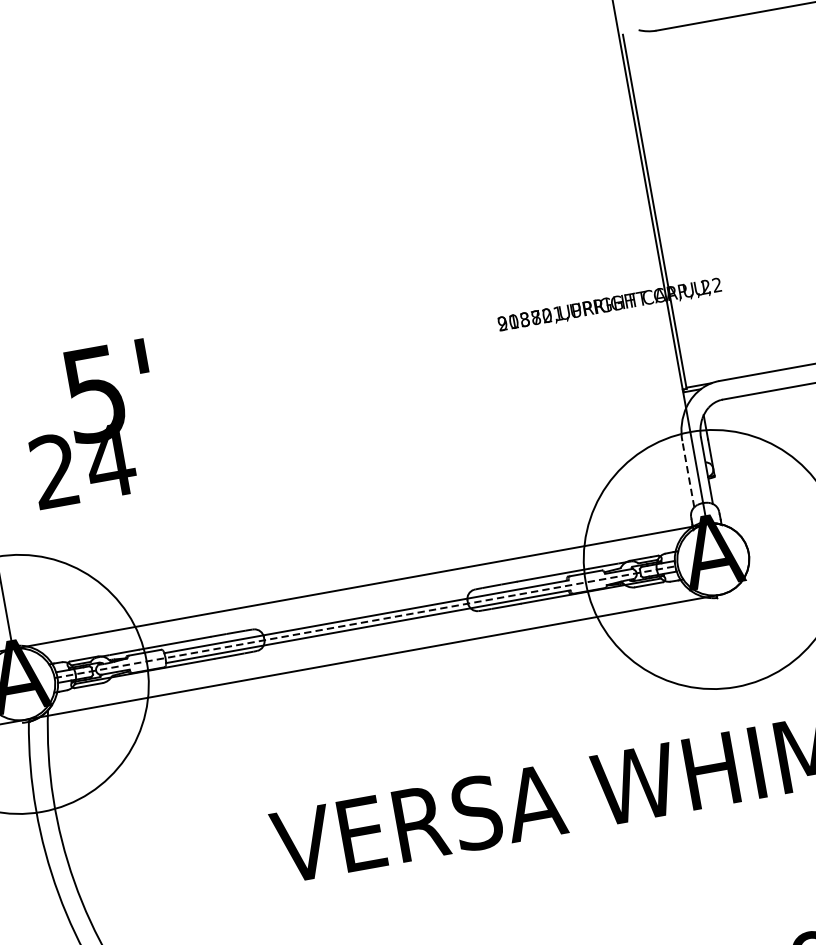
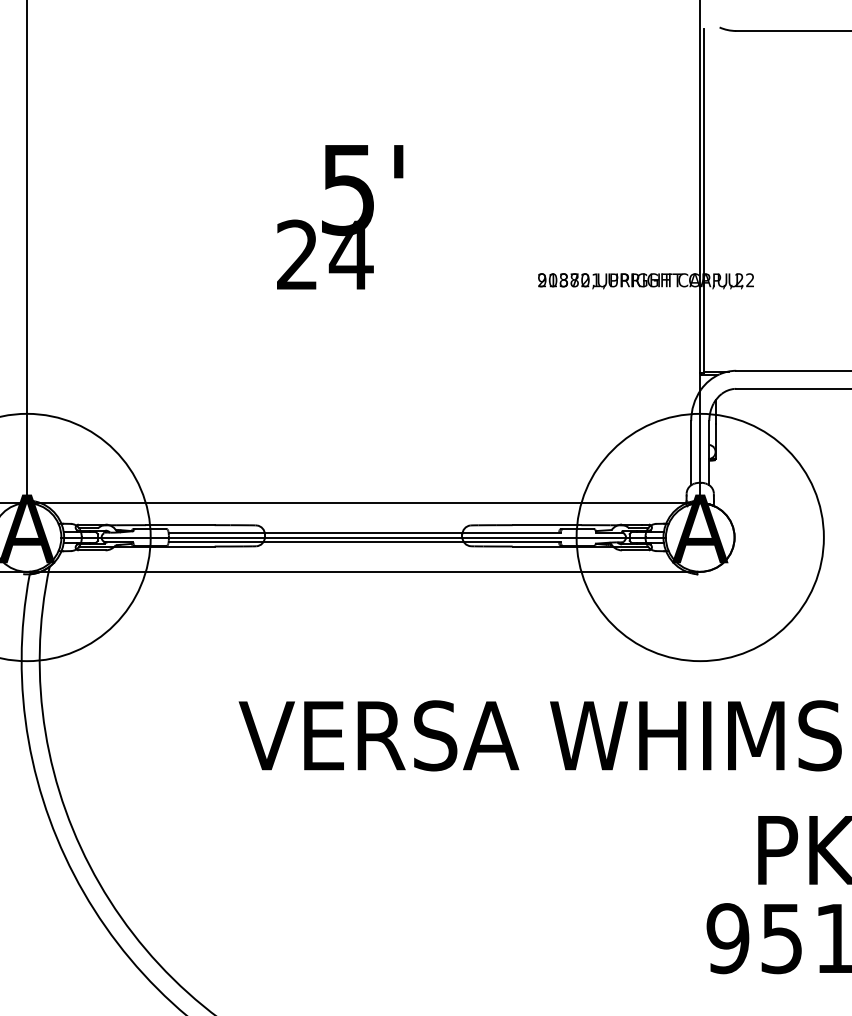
text: (92, 424) -> (340, 217), moved
line: (688, 473) -> (691, 452), dashed -> solid
line: (367, 621) -> (364, 537), dashed -> solid

